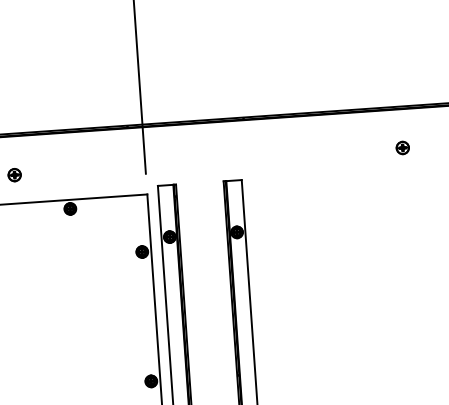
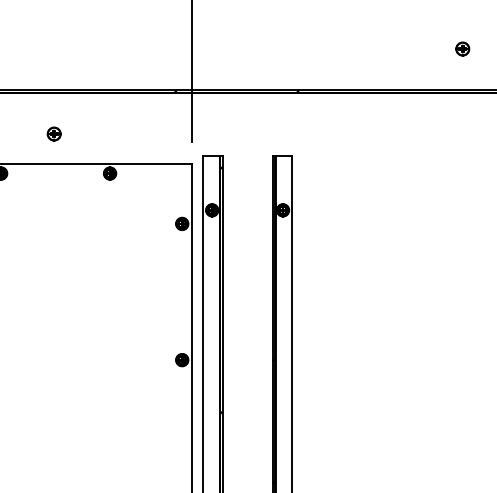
part: (402, 147) -> (462, 48), moved

